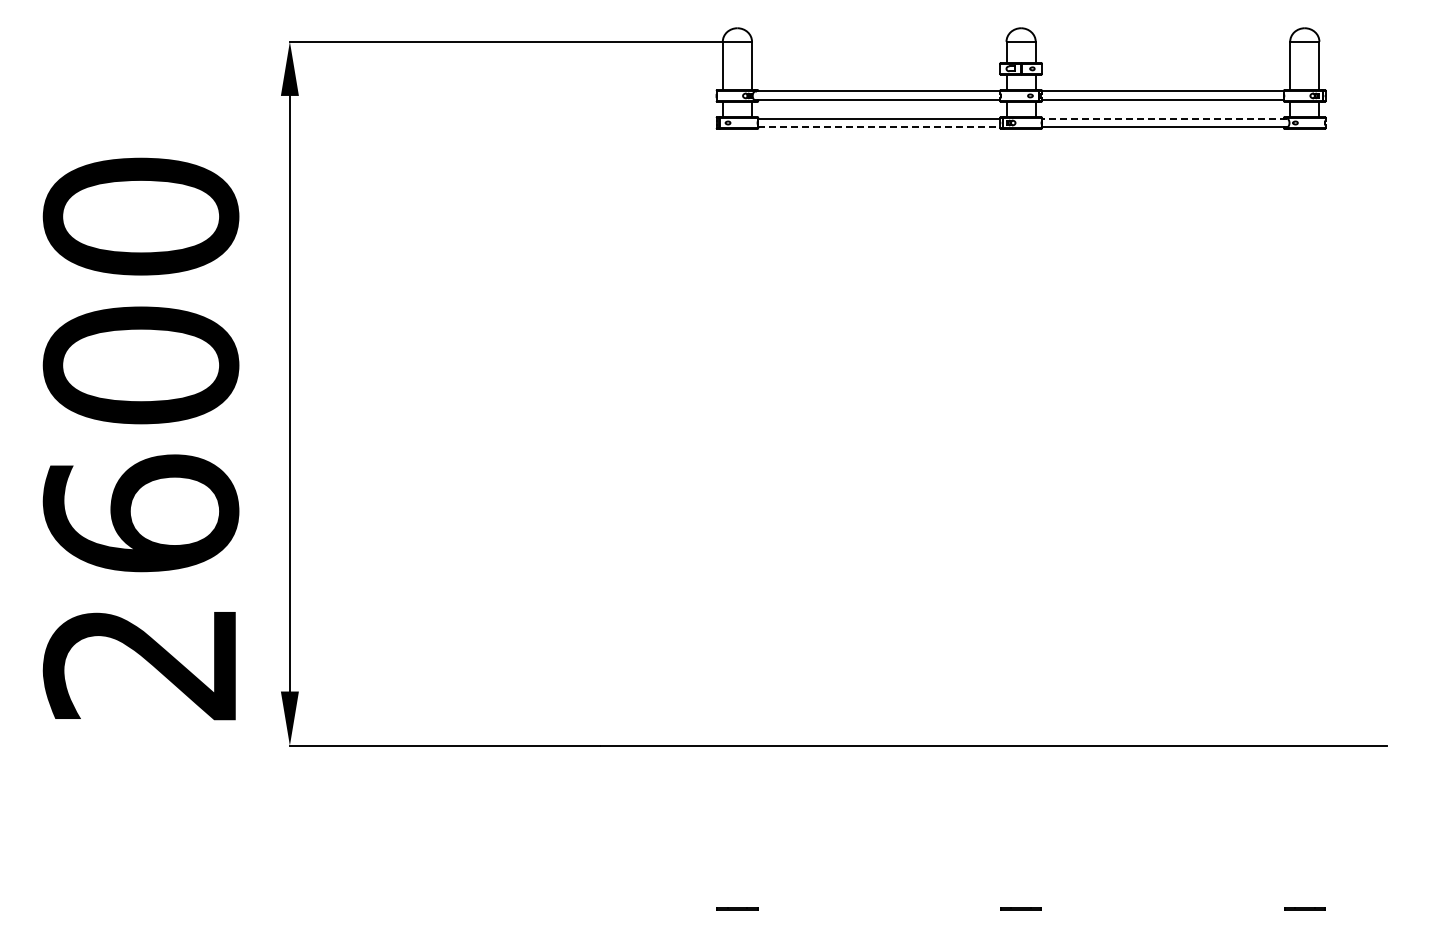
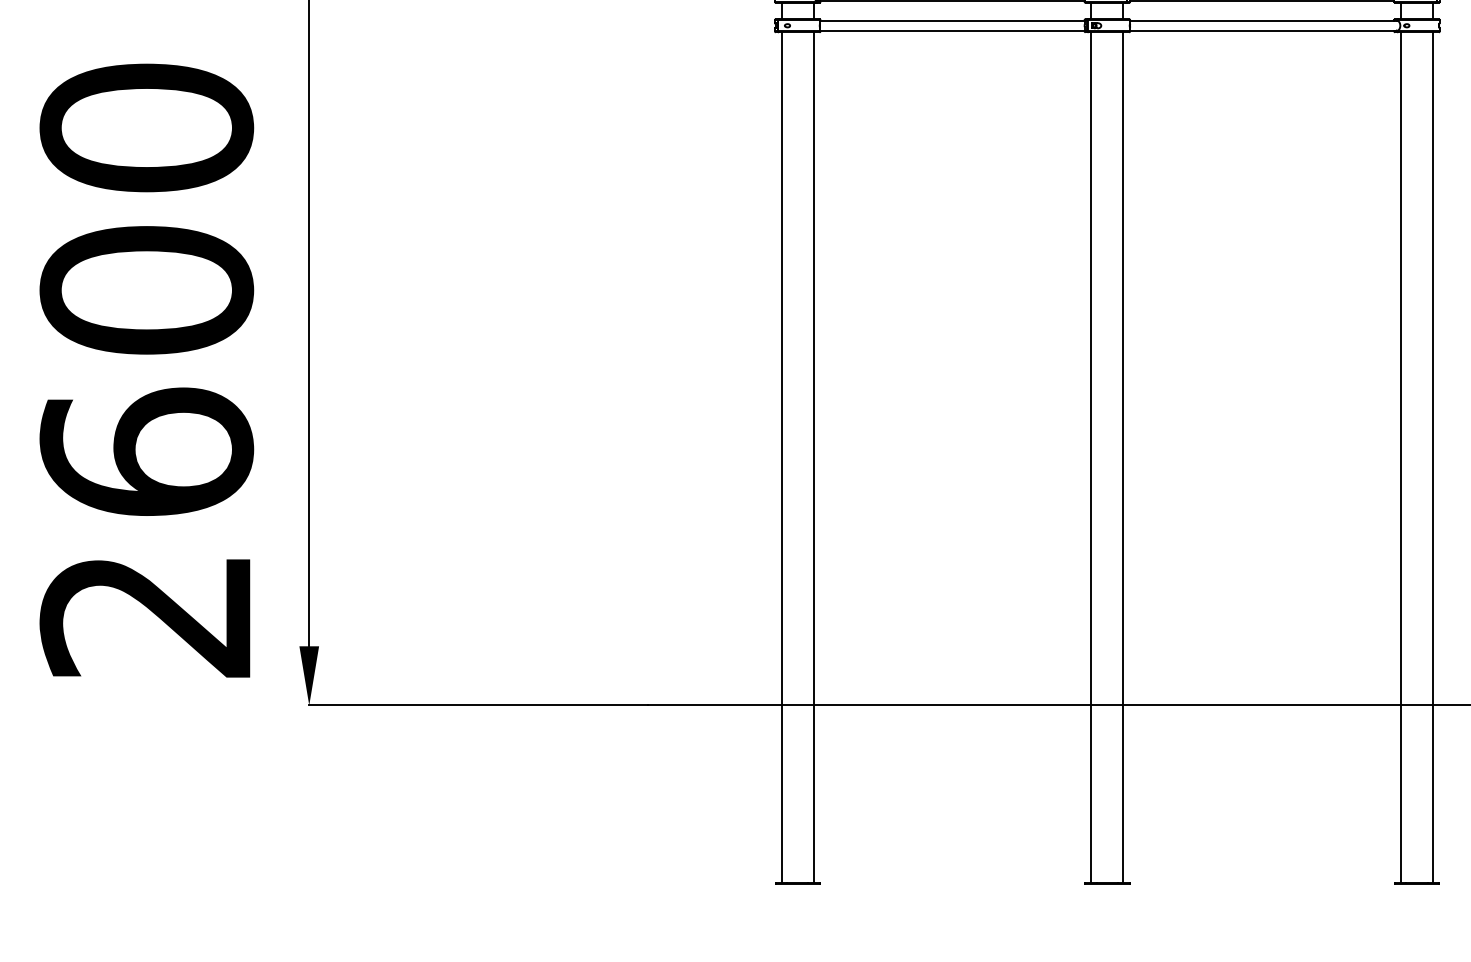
line: (1164, 118) -> (1263, 20), dashed -> solid
line: (879, 127) -> (952, 30), dashed -> solid
line: (722, 518) -> (781, 457), added
line: (752, 518) -> (814, 457), added
line: (1006, 518) -> (1091, 457), added
line: (1035, 518) -> (1123, 457), added
line: (1290, 518) -> (1401, 457), added
line: (1319, 518) -> (1433, 457), added

